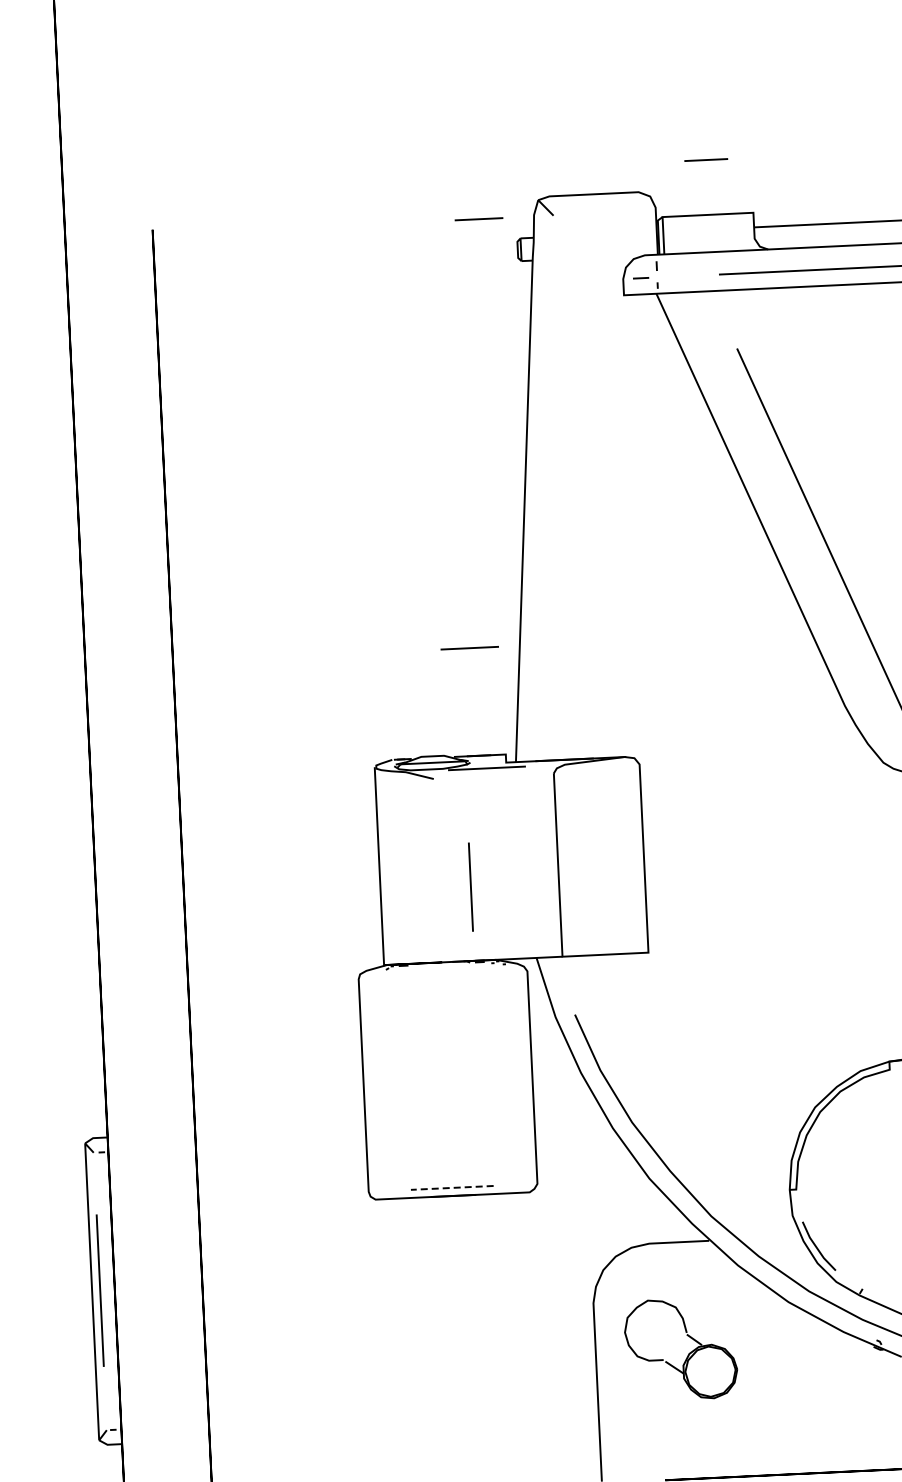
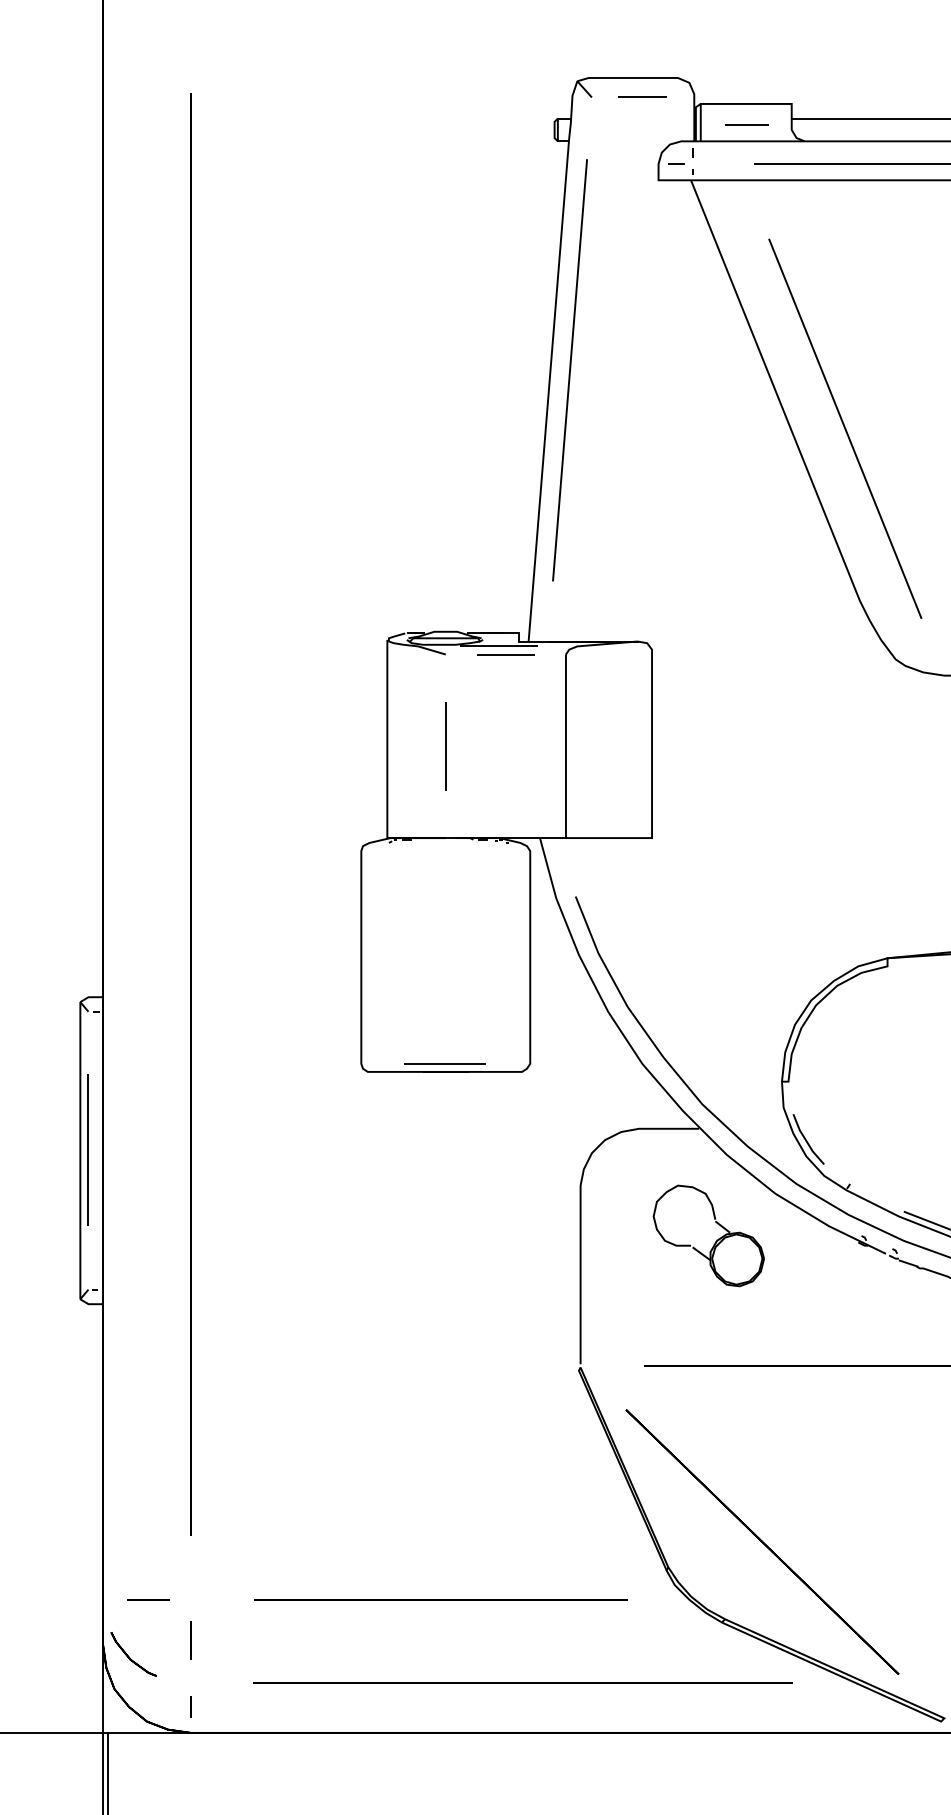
line: (705, 159) -> (746, 124), moved
line: (479, 218) -> (642, 96), moved
line: (544, 489) -> (569, 370), added
line: (469, 648) -> (505, 654), moved
line: (470, 887) -> (445, 746), moved
line: (451, 1187) -> (444, 1063), dashed -> solid
part: (687, 1354) -> (715, 1241), moved

